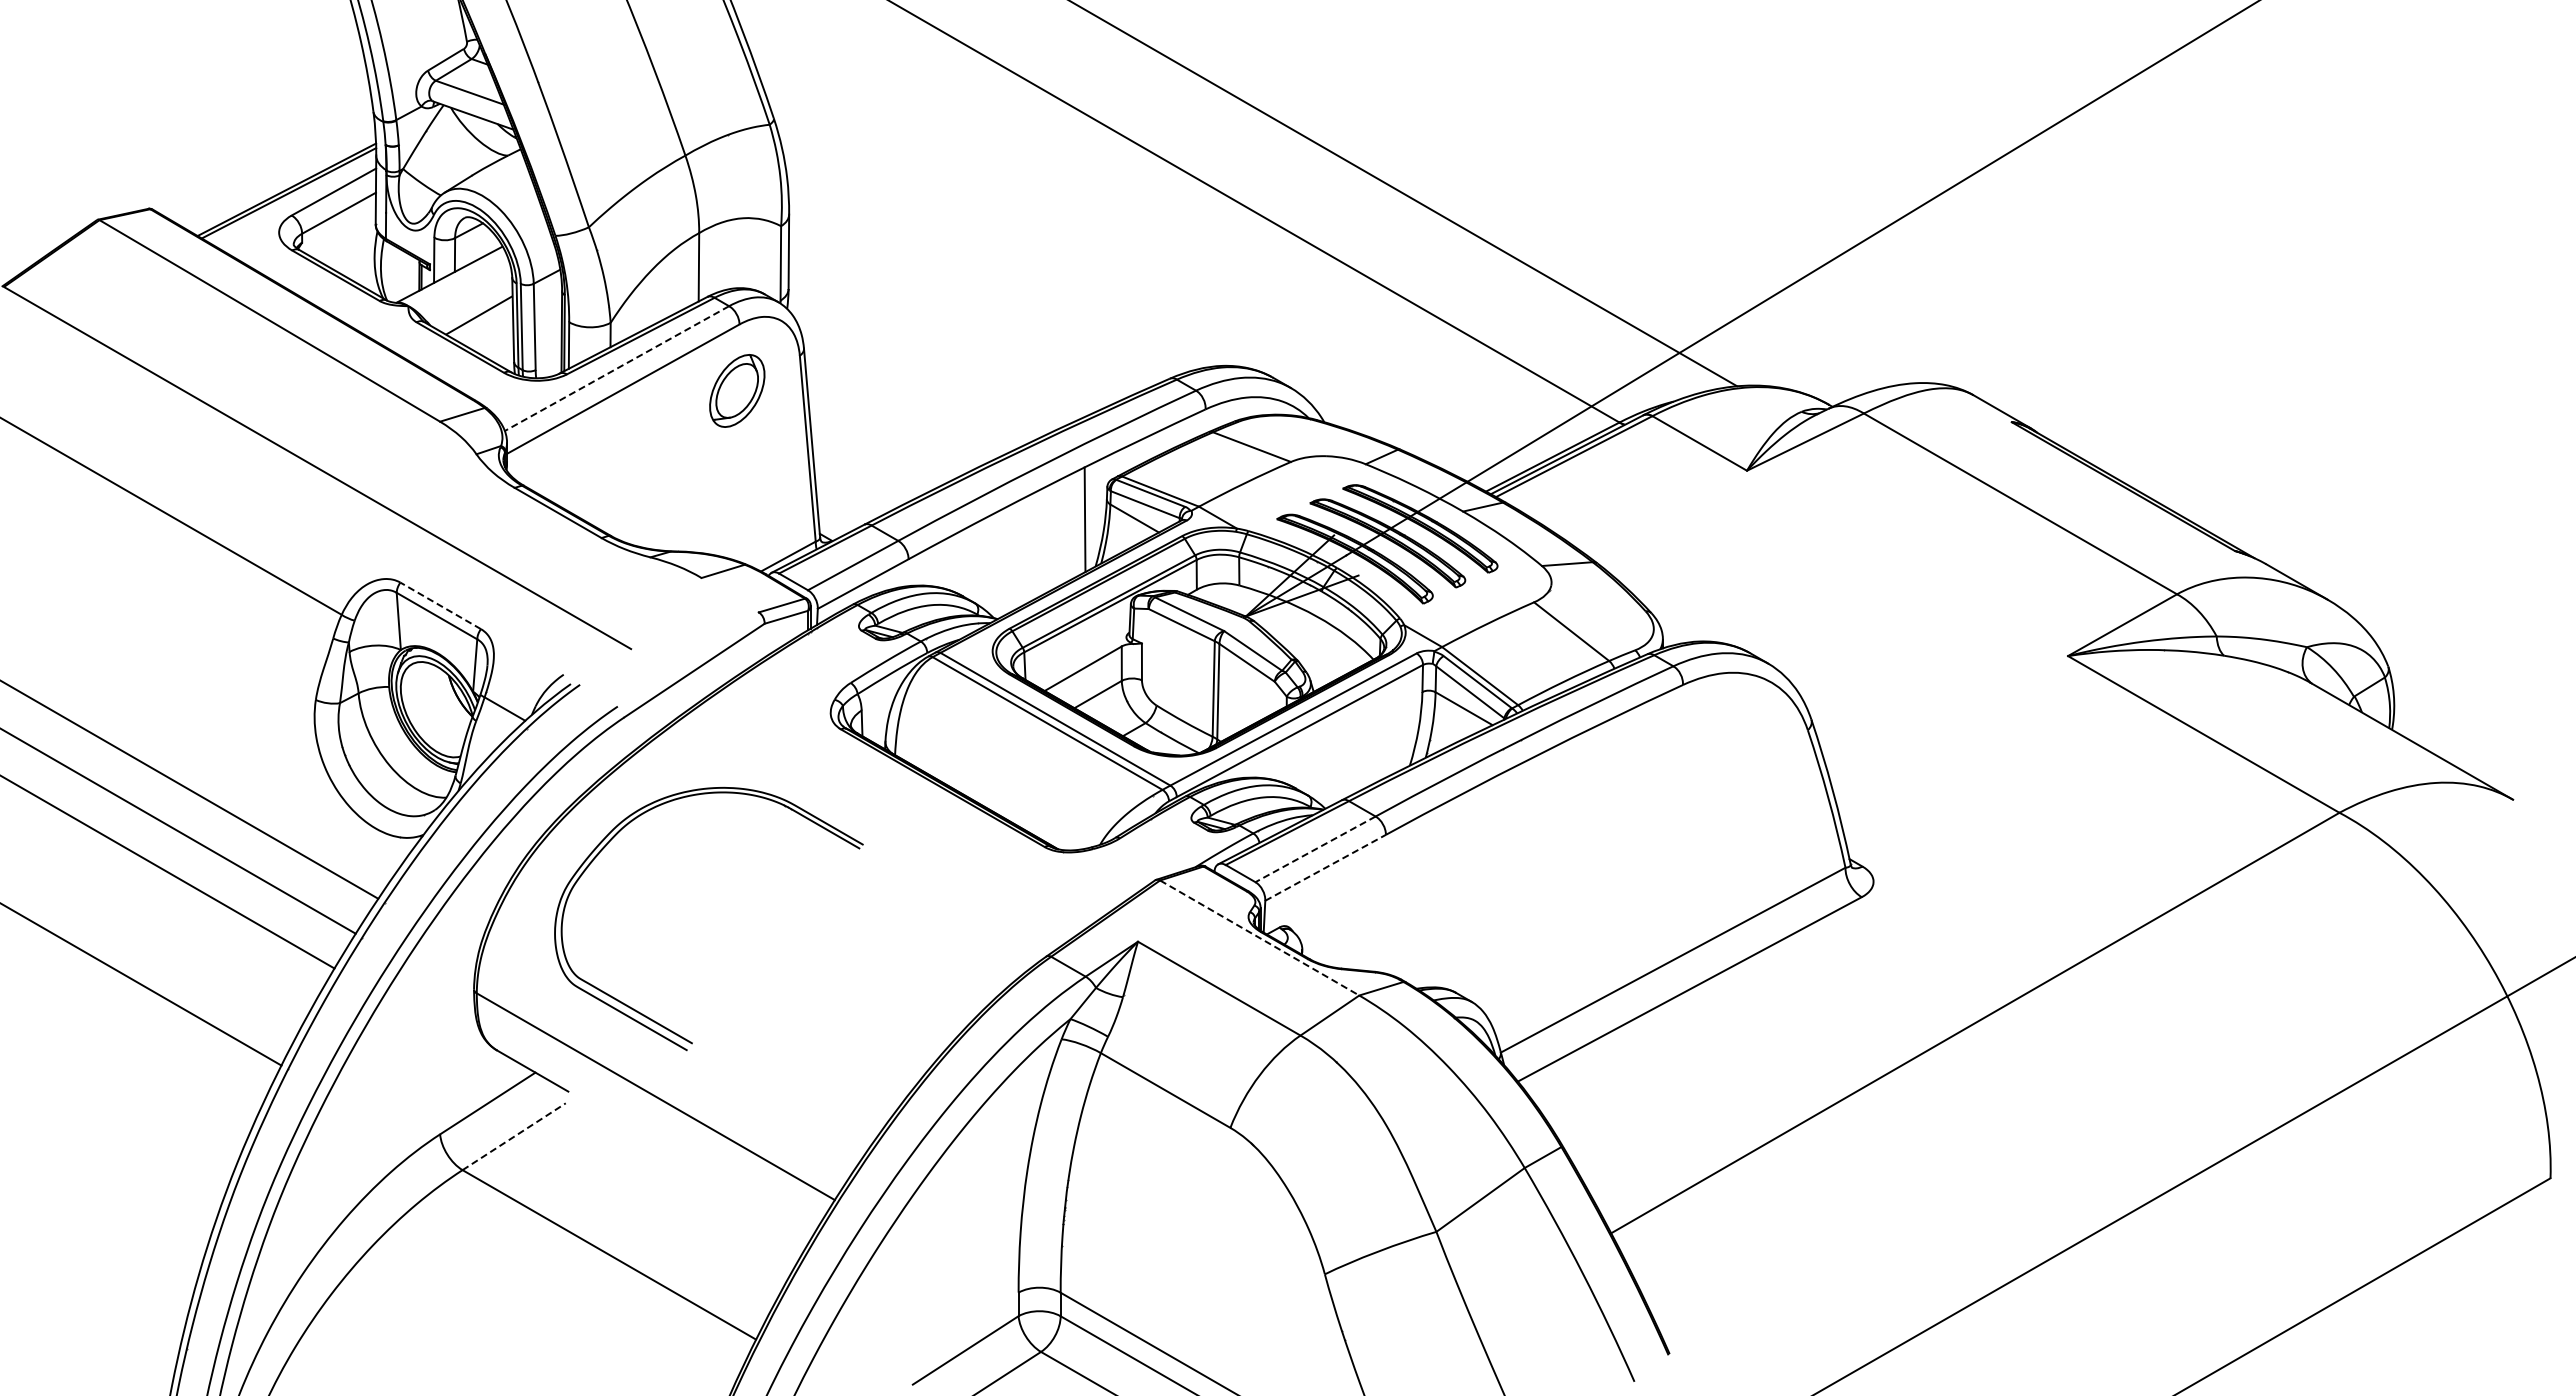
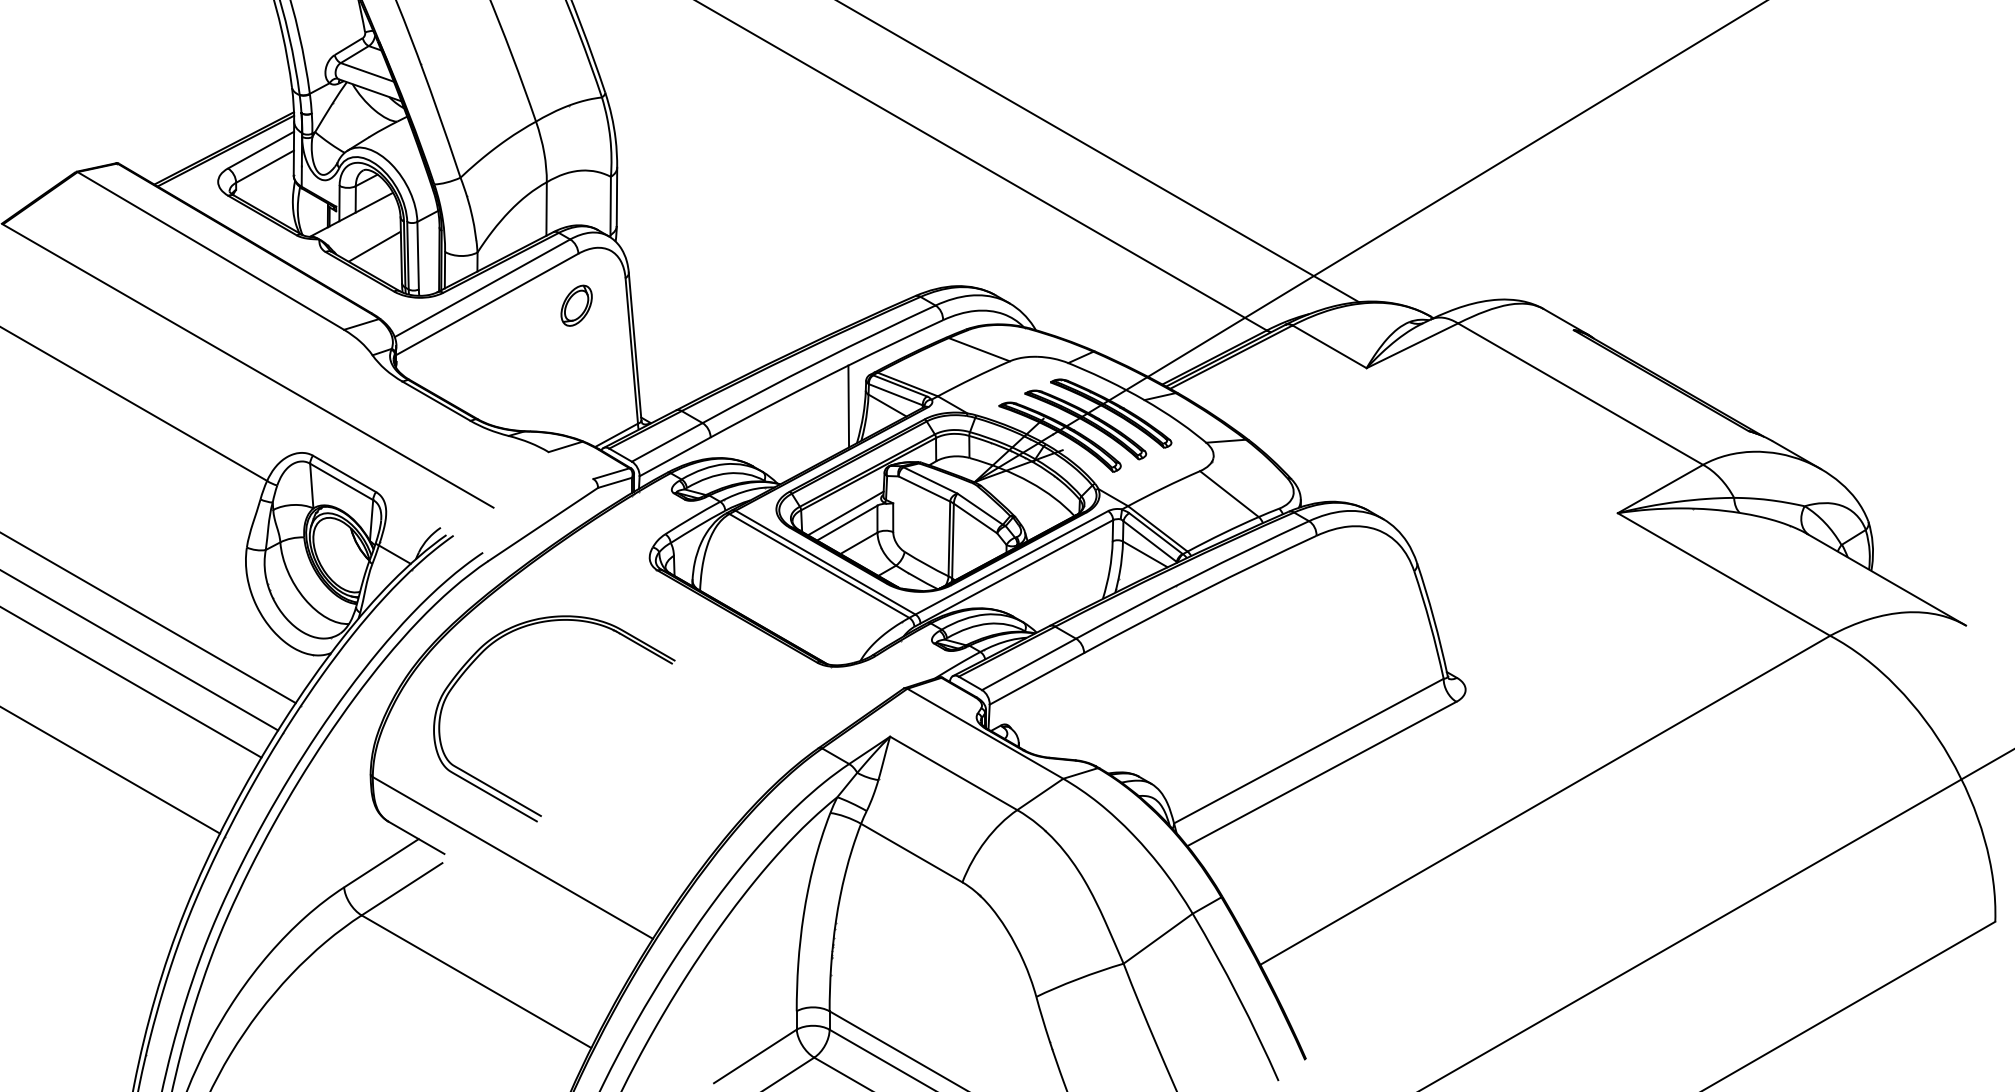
line: (616, 368) -> (482, 288), dashed -> solid
part: (737, 390) -> (576, 305), size x0.71
line: (440, 605) -> (344, 473), dashed -> solid
line: (1080, 656) -> (845, 513), added
line: (1315, 849) -> (1029, 664), dashed -> solid
line: (1325, 867) -> (1036, 678), dashed -> solid
line: (1260, 938) -> (985, 734), dashed -> solid
line: (514, 1136) -> (402, 889), dashed -> solid

